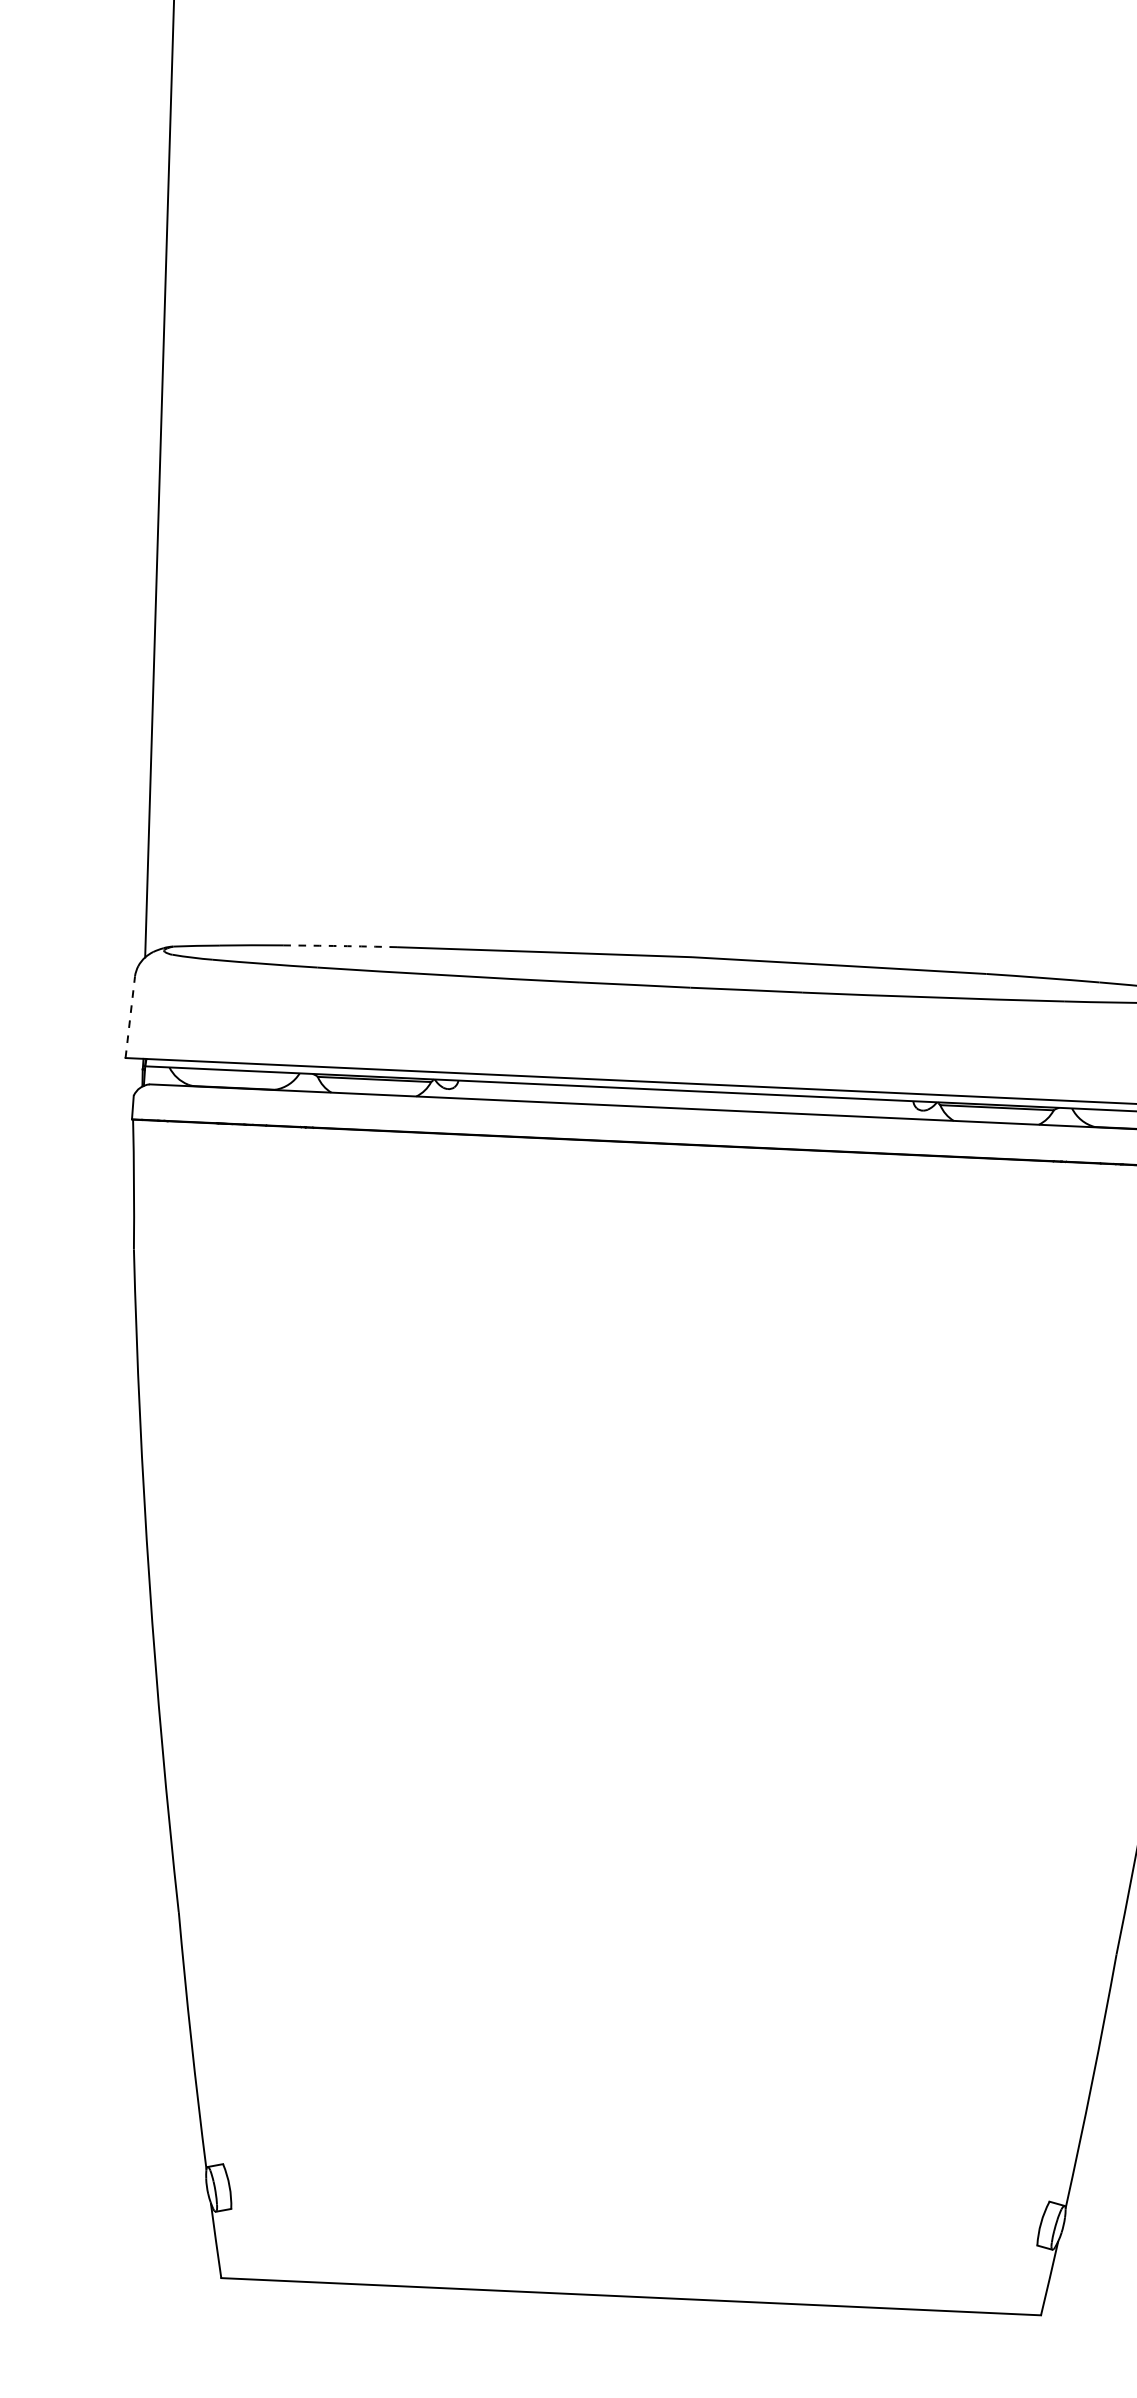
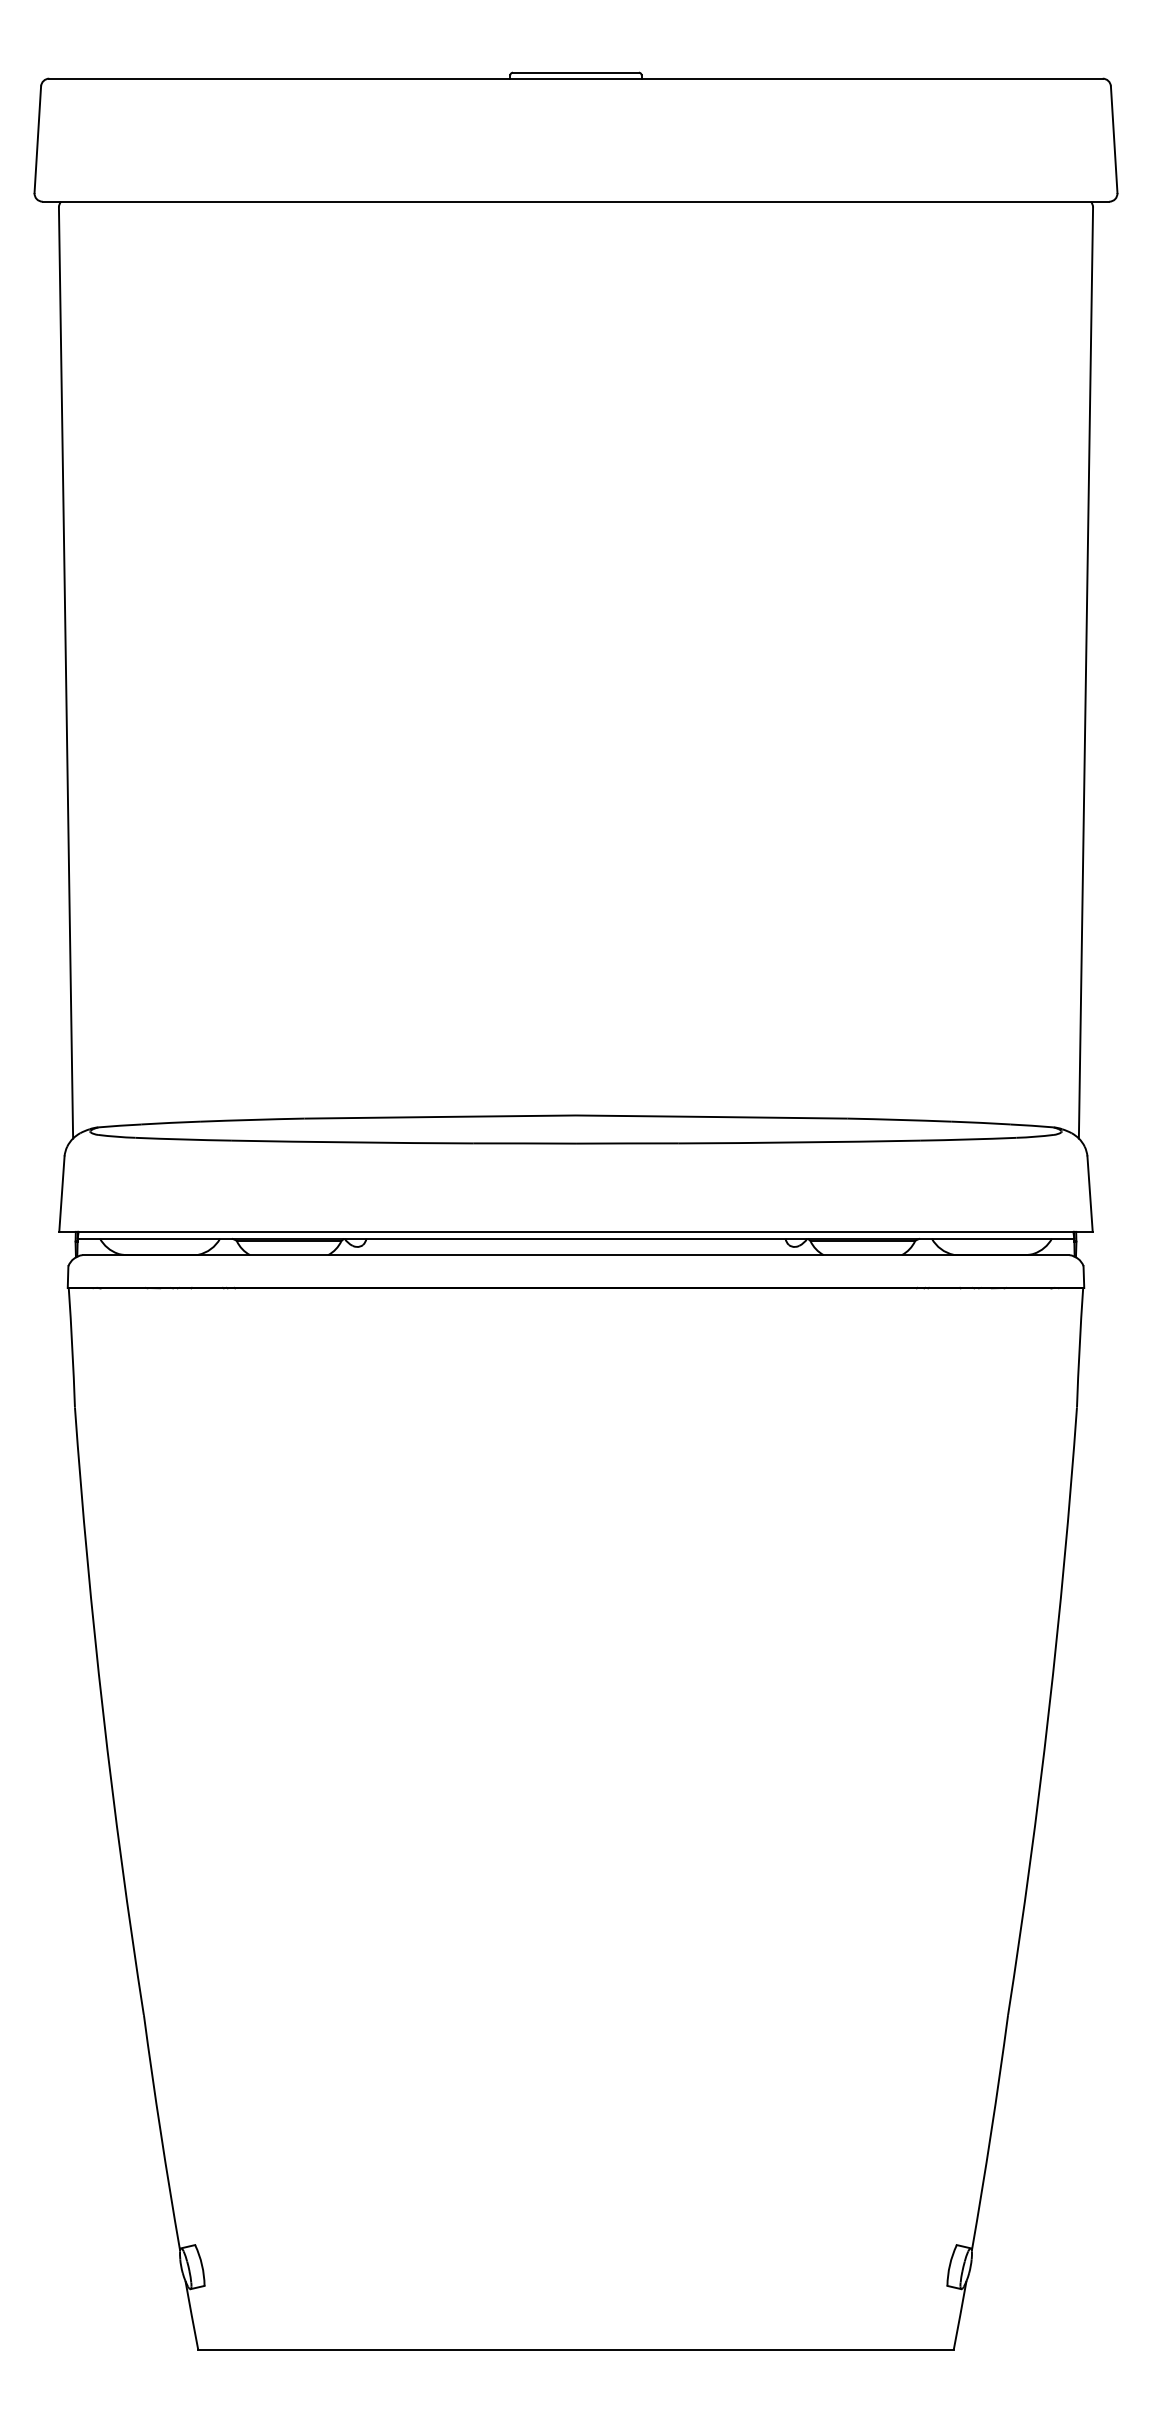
arc: (340, 945) -> (252, 1119), dashed -> solid
line: (129, 1017) -> (61, 1194), dashed -> solid

